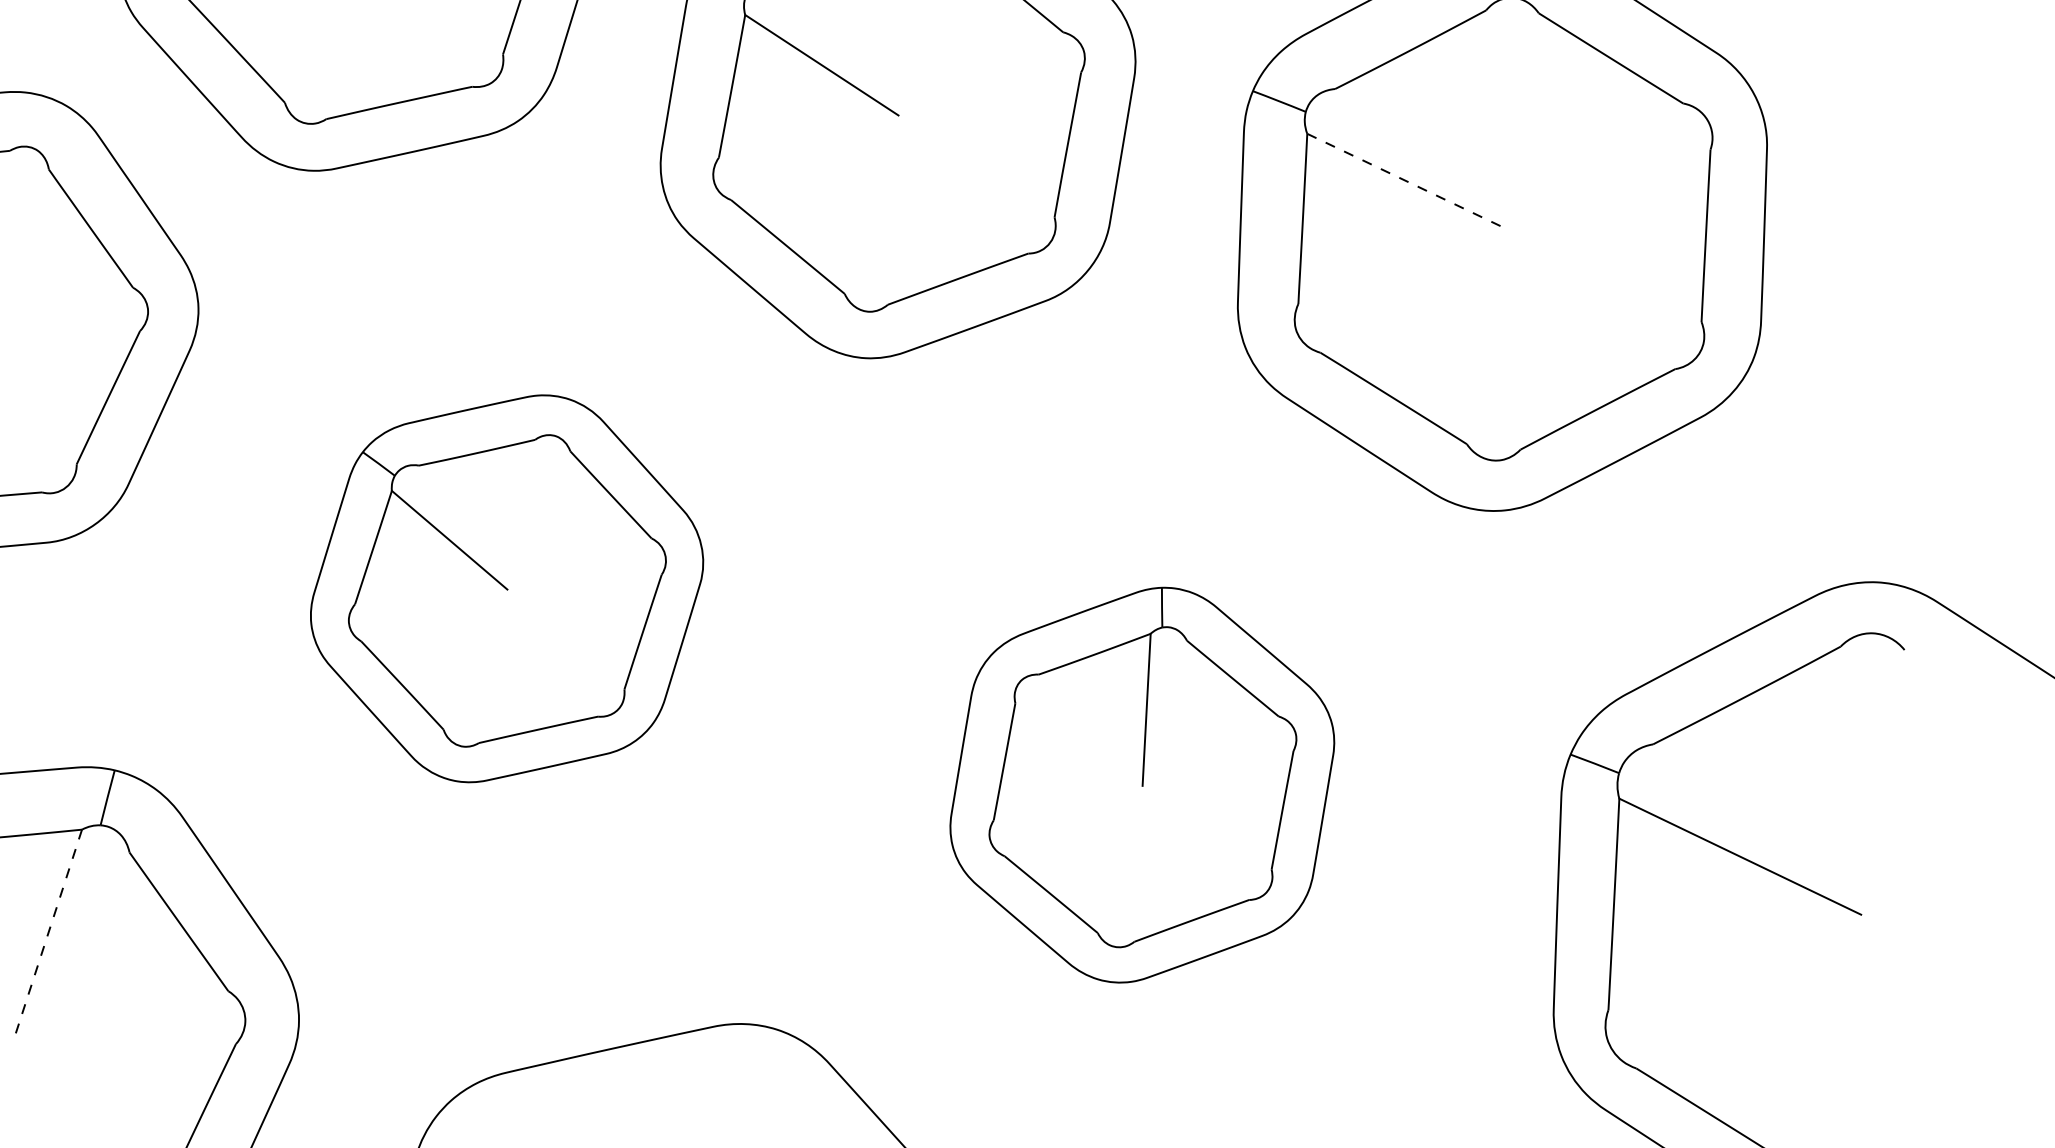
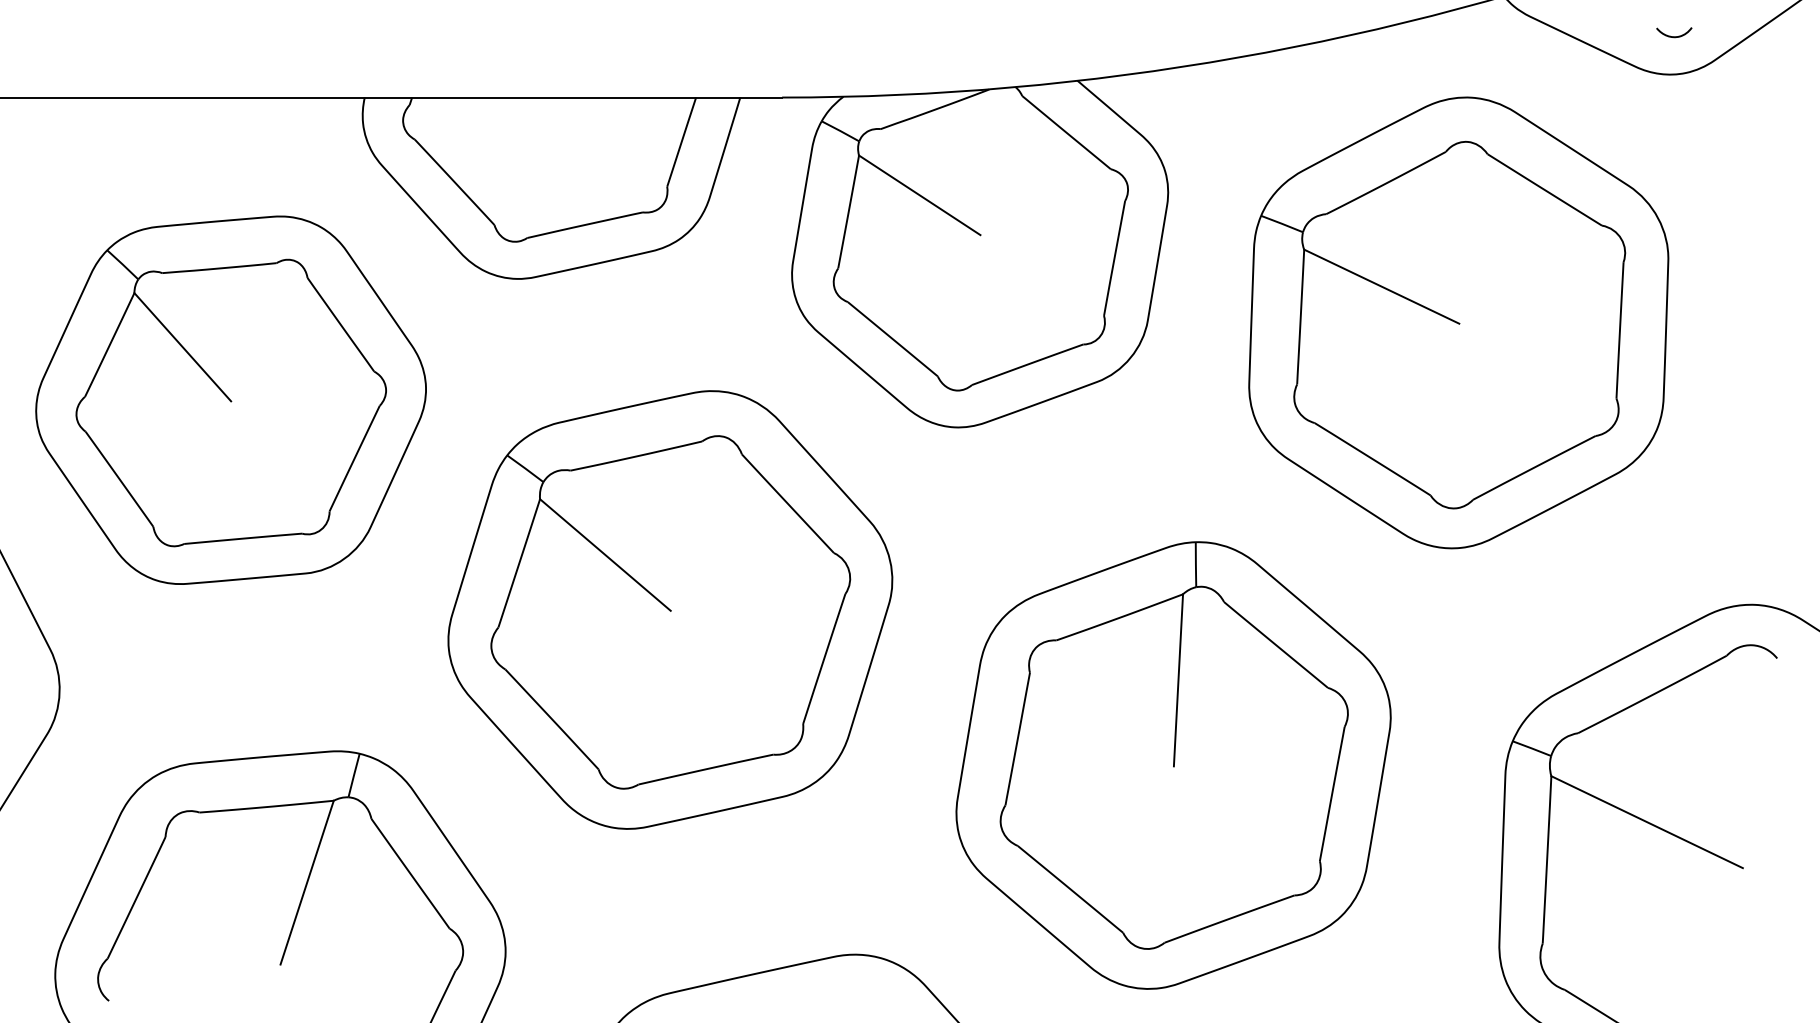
line: (1404, 180) -> (1381, 286), dashed -> solid
part: (507, 588) -> (670, 609), size x1.43
part: (1142, 785) -> (1173, 765), size x1.43
line: (48, 934) -> (307, 883), dashed -> solid

